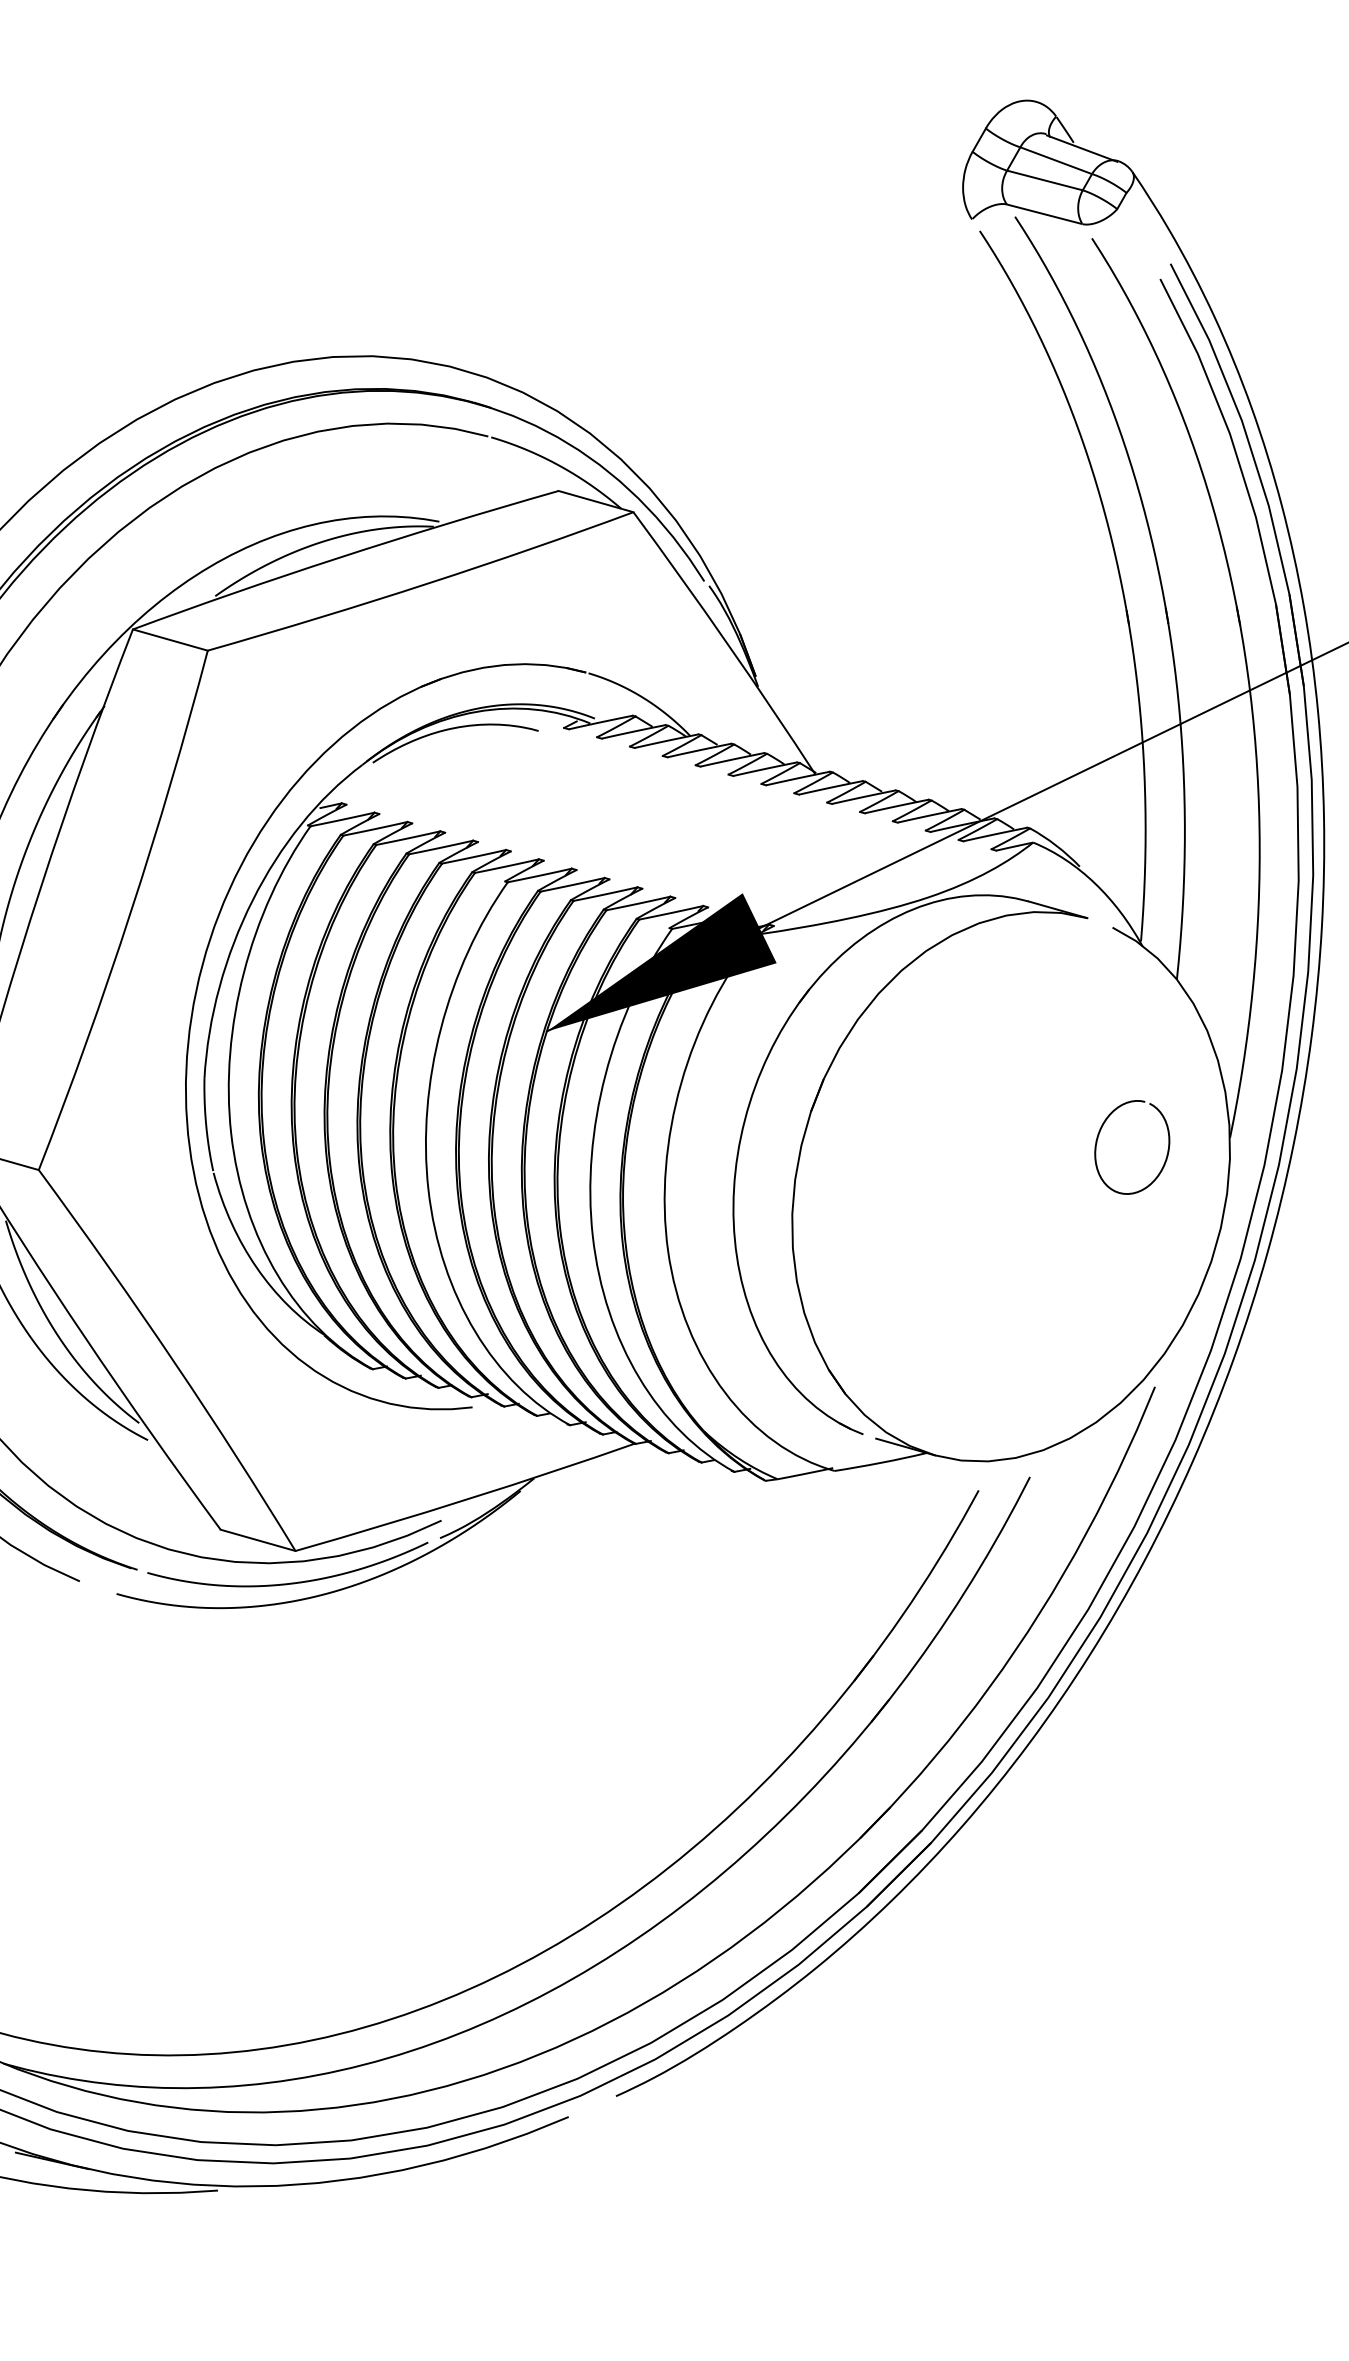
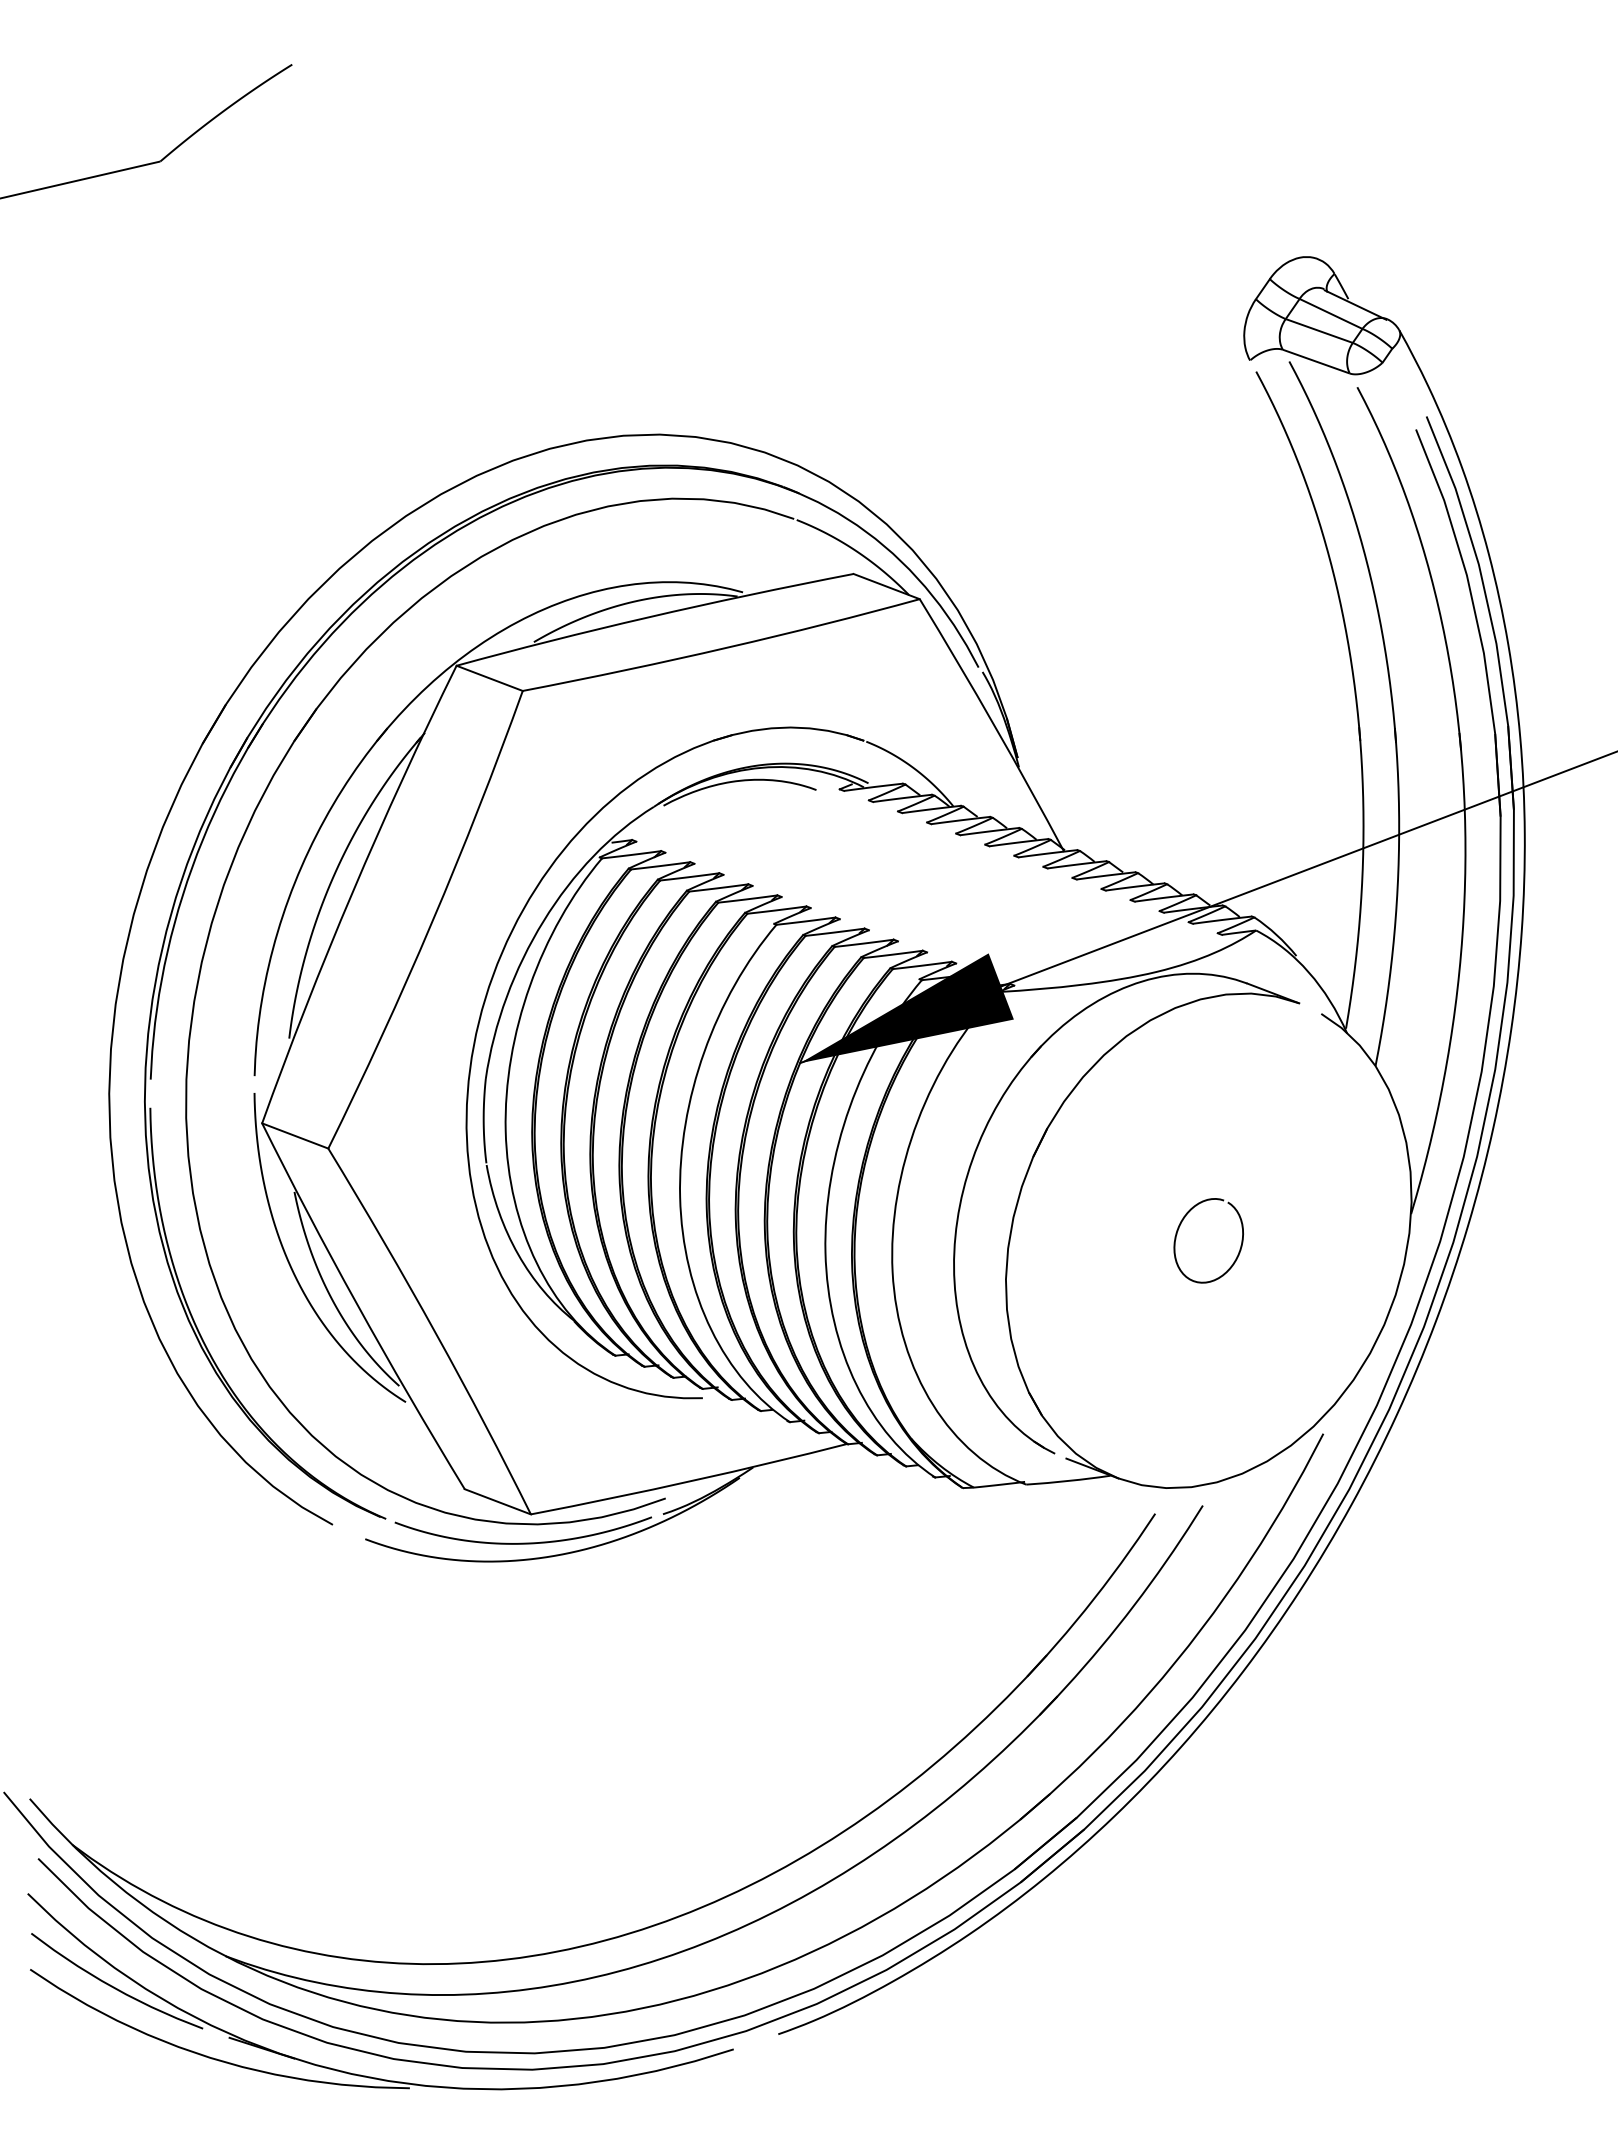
curve: (1099, 1134) -> (1180, 1226), moved

